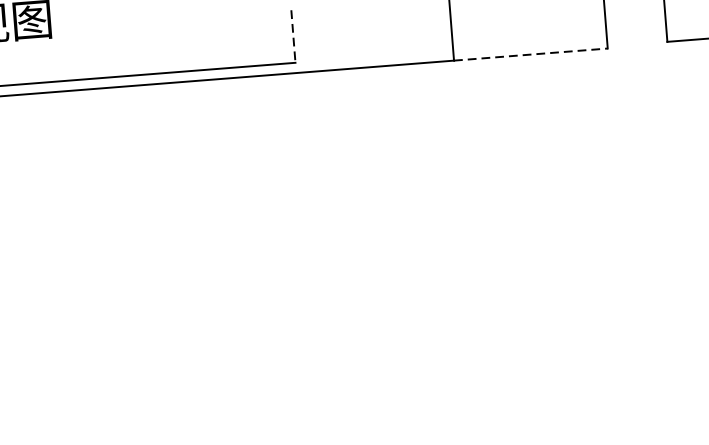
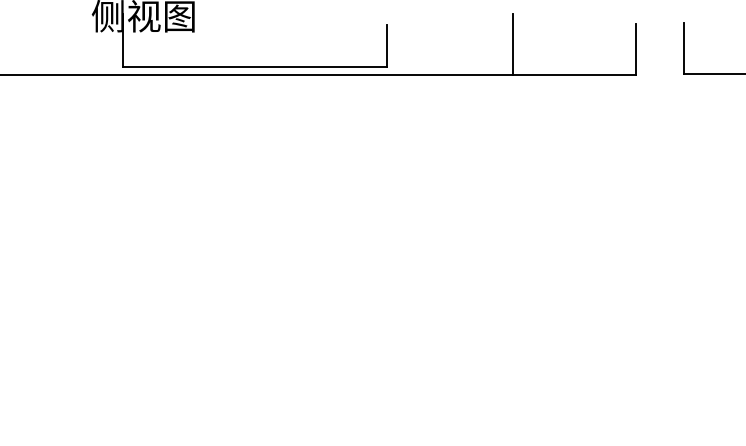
line: (293, 37) -> (386, 46), dashed -> solid
line: (530, 55) -> (574, 75), dashed -> solid

